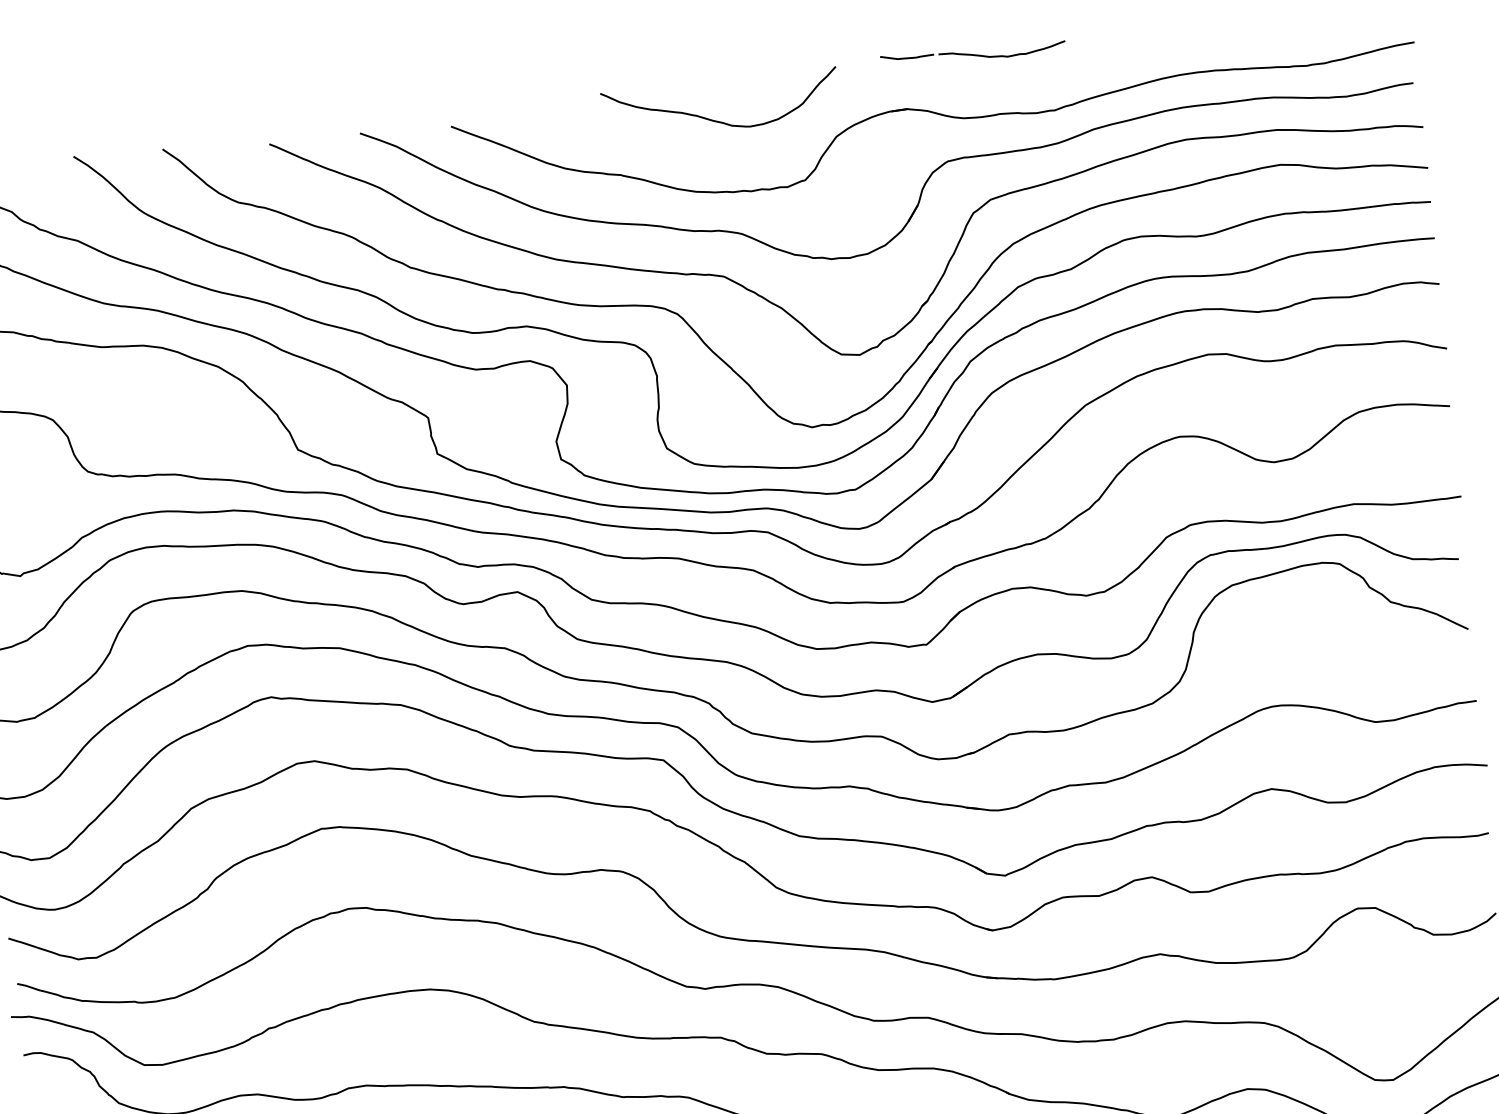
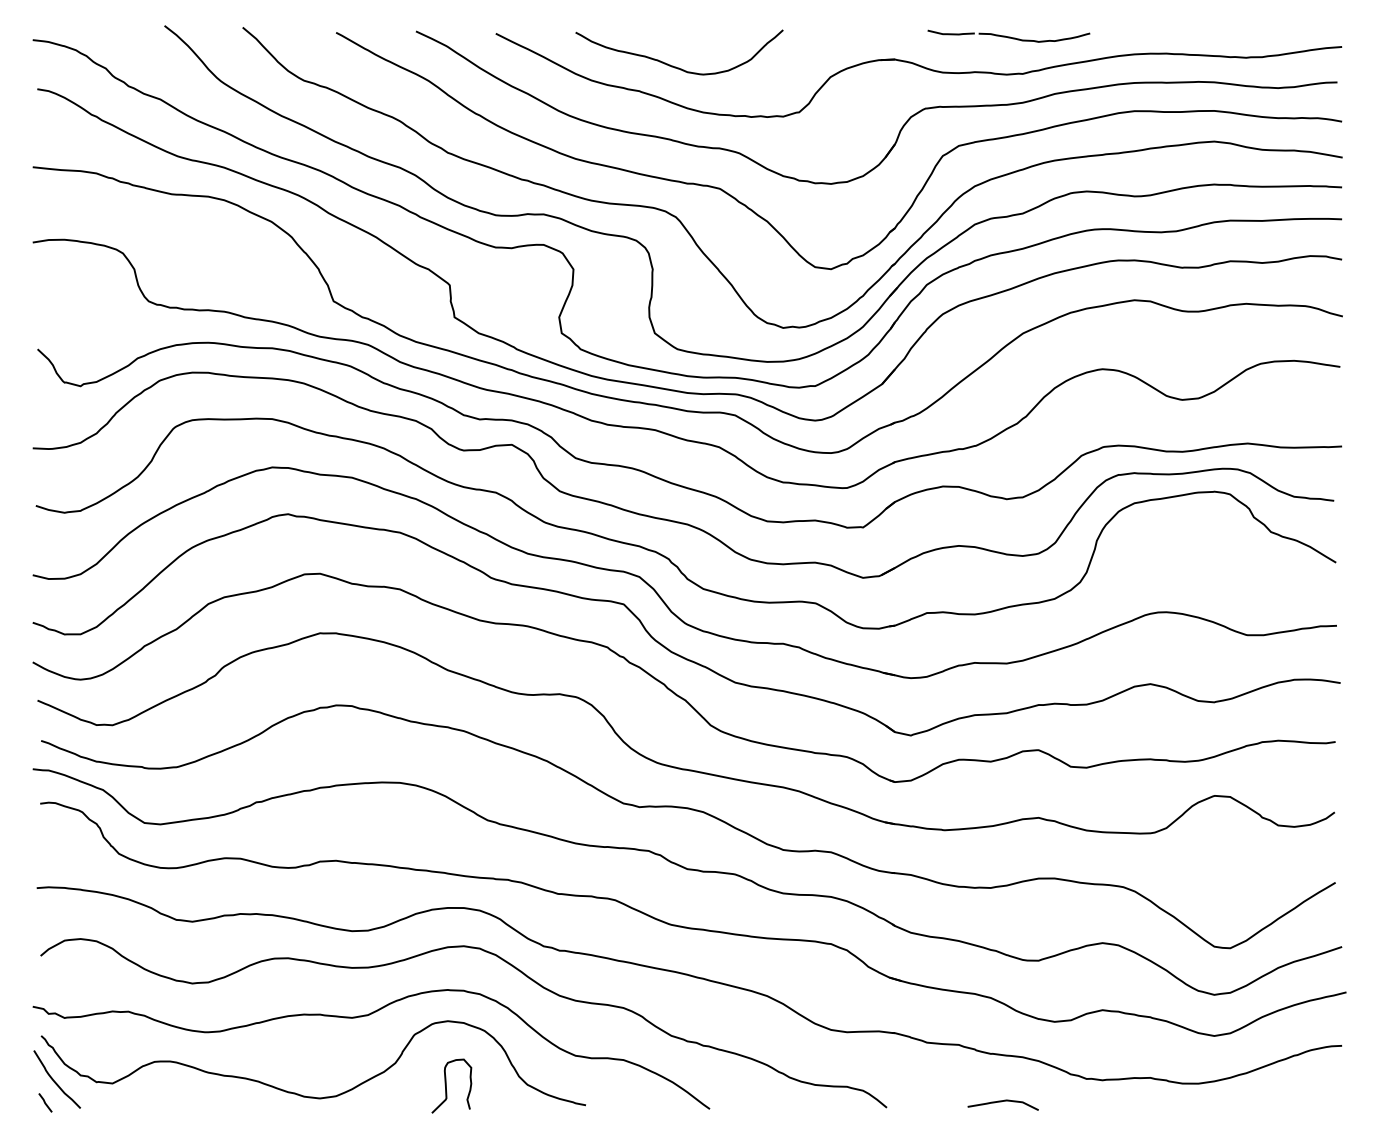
part: (972, 52) -> (1008, 35), moved
curve: (715, 119) -> (673, 65), moved

